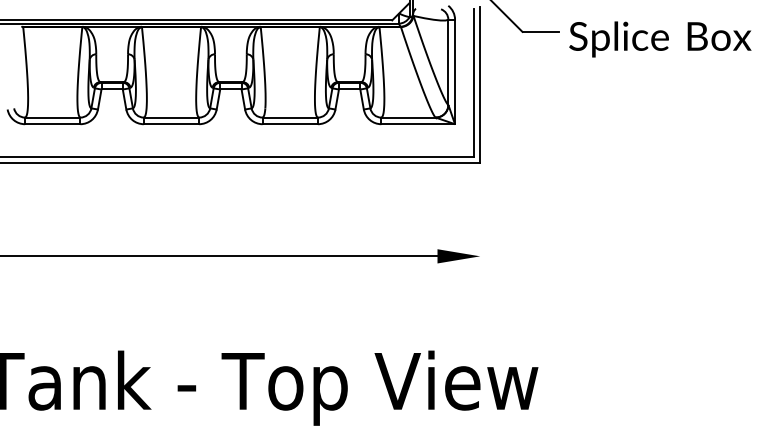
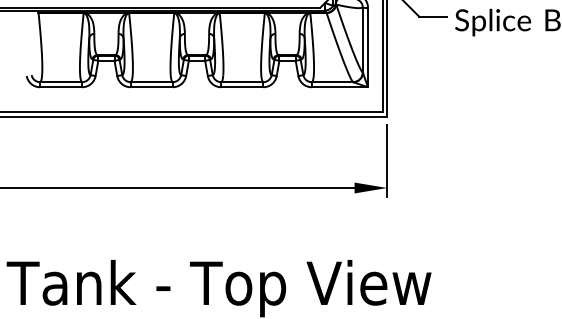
line: (480, 220) -> (387, 160), added

